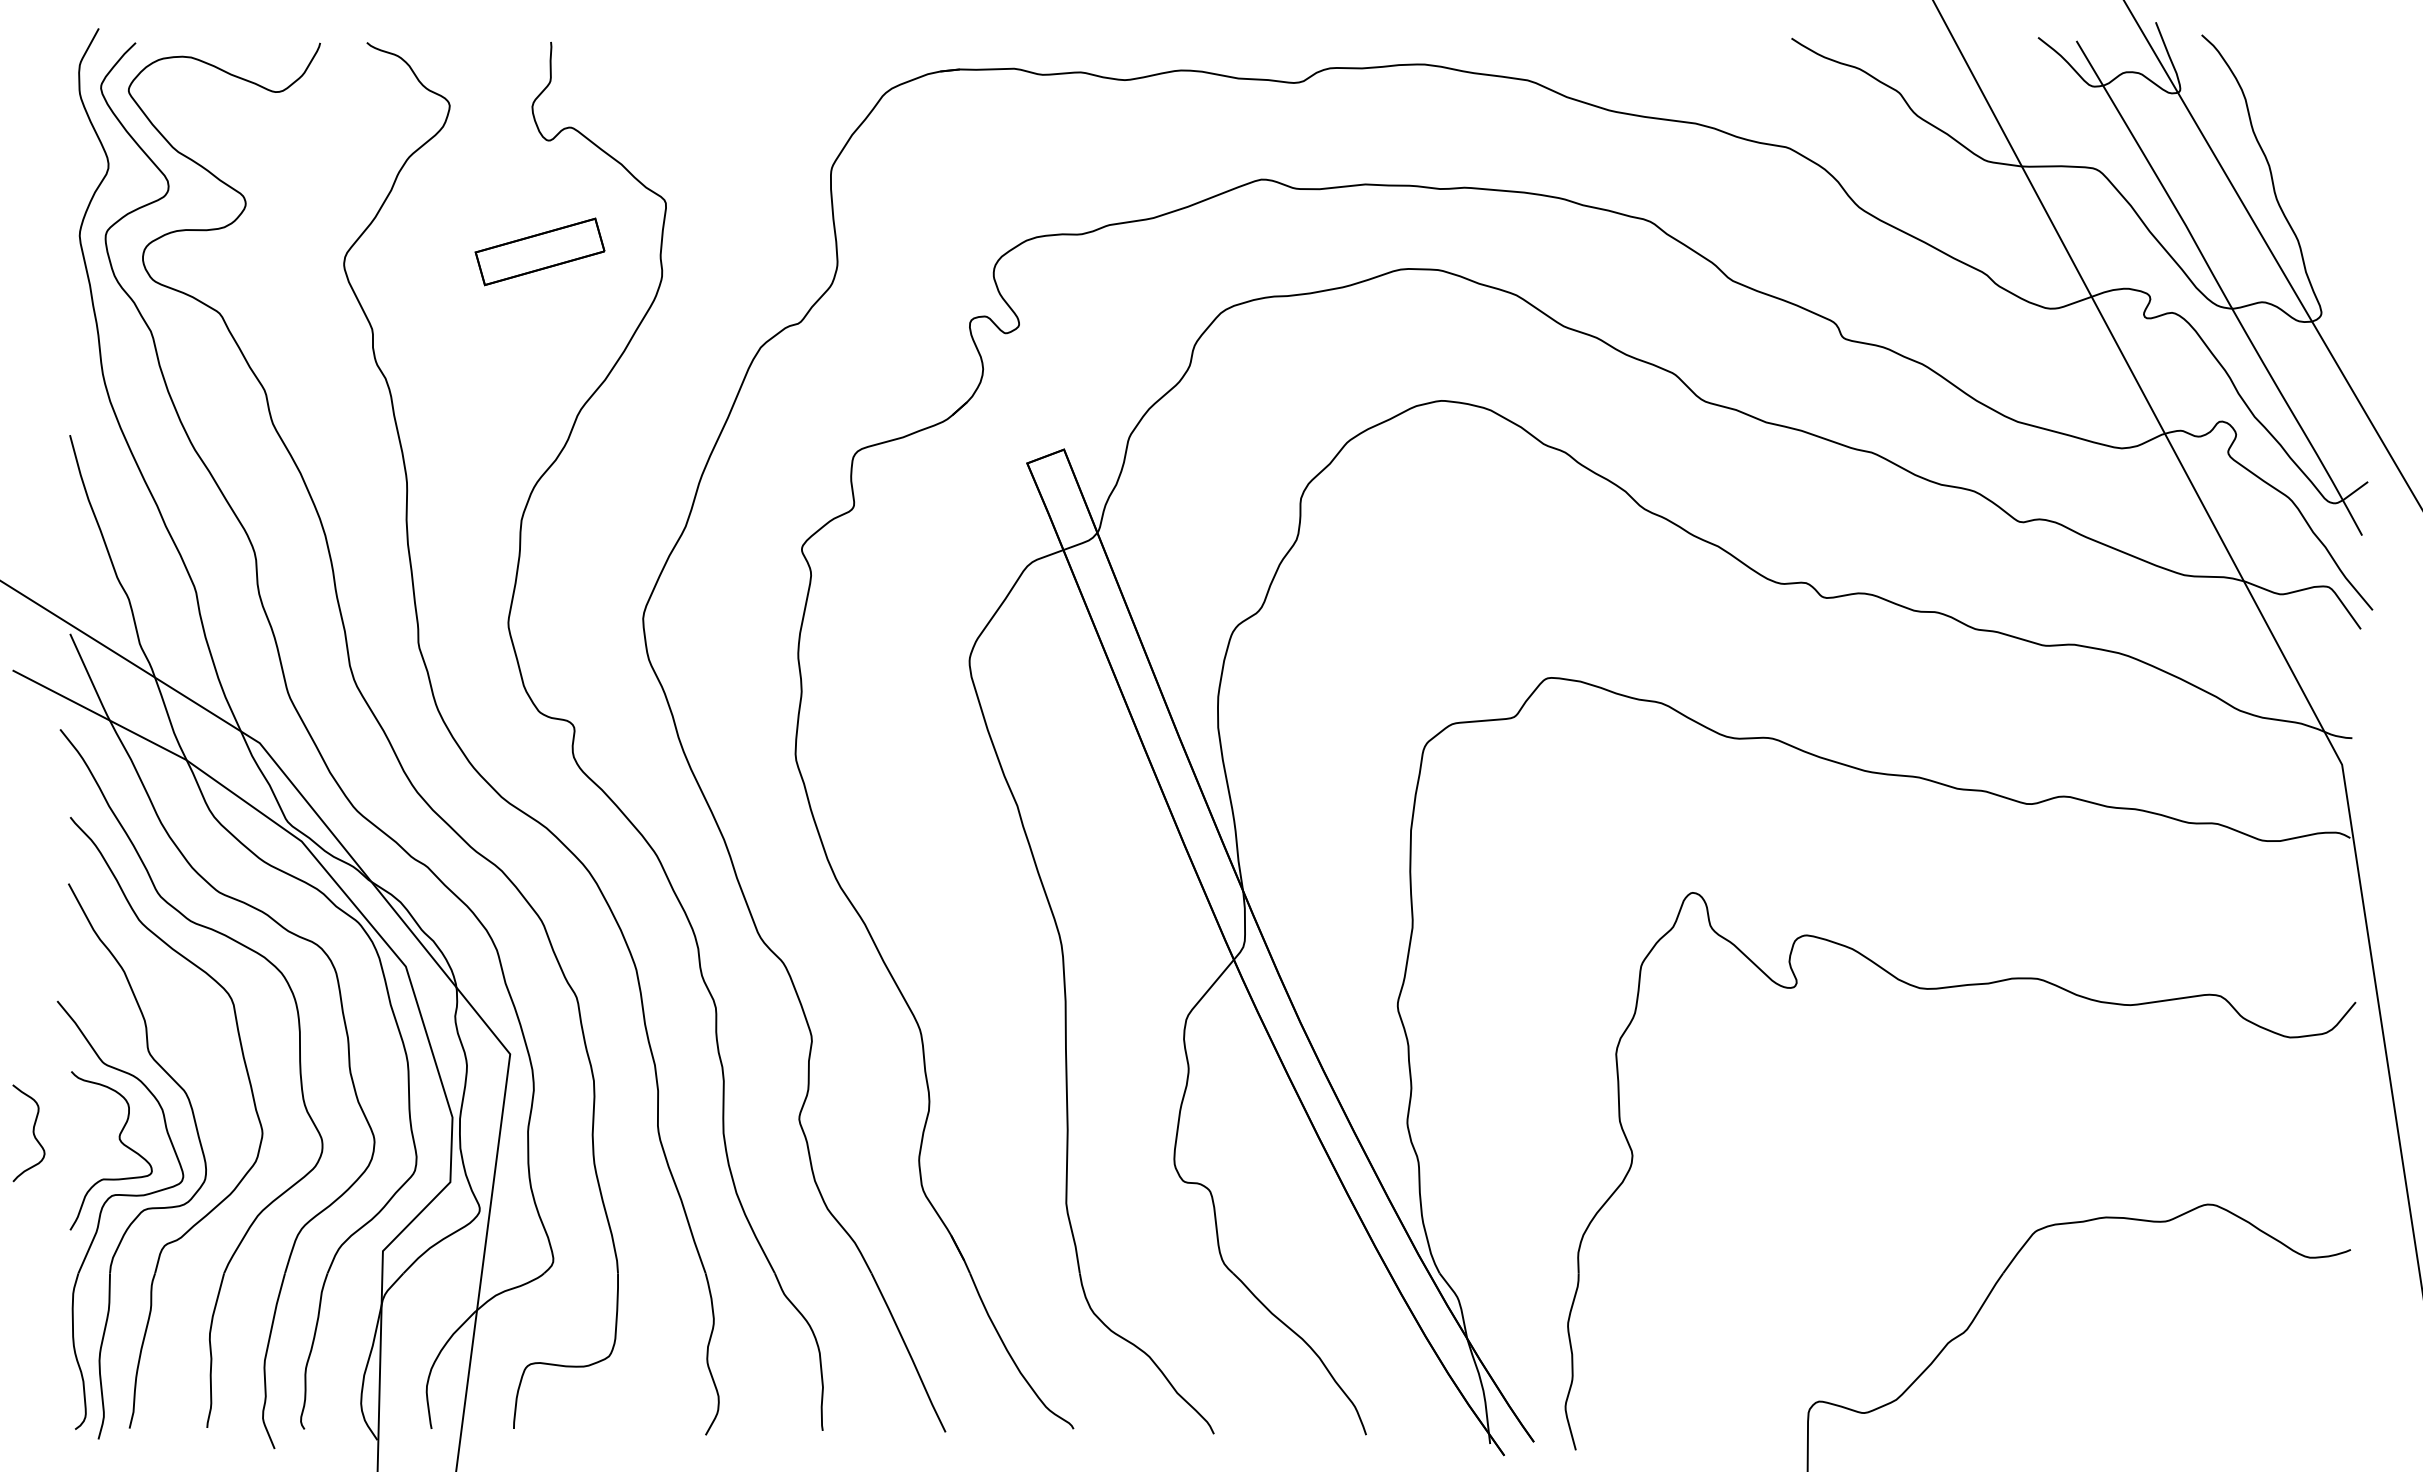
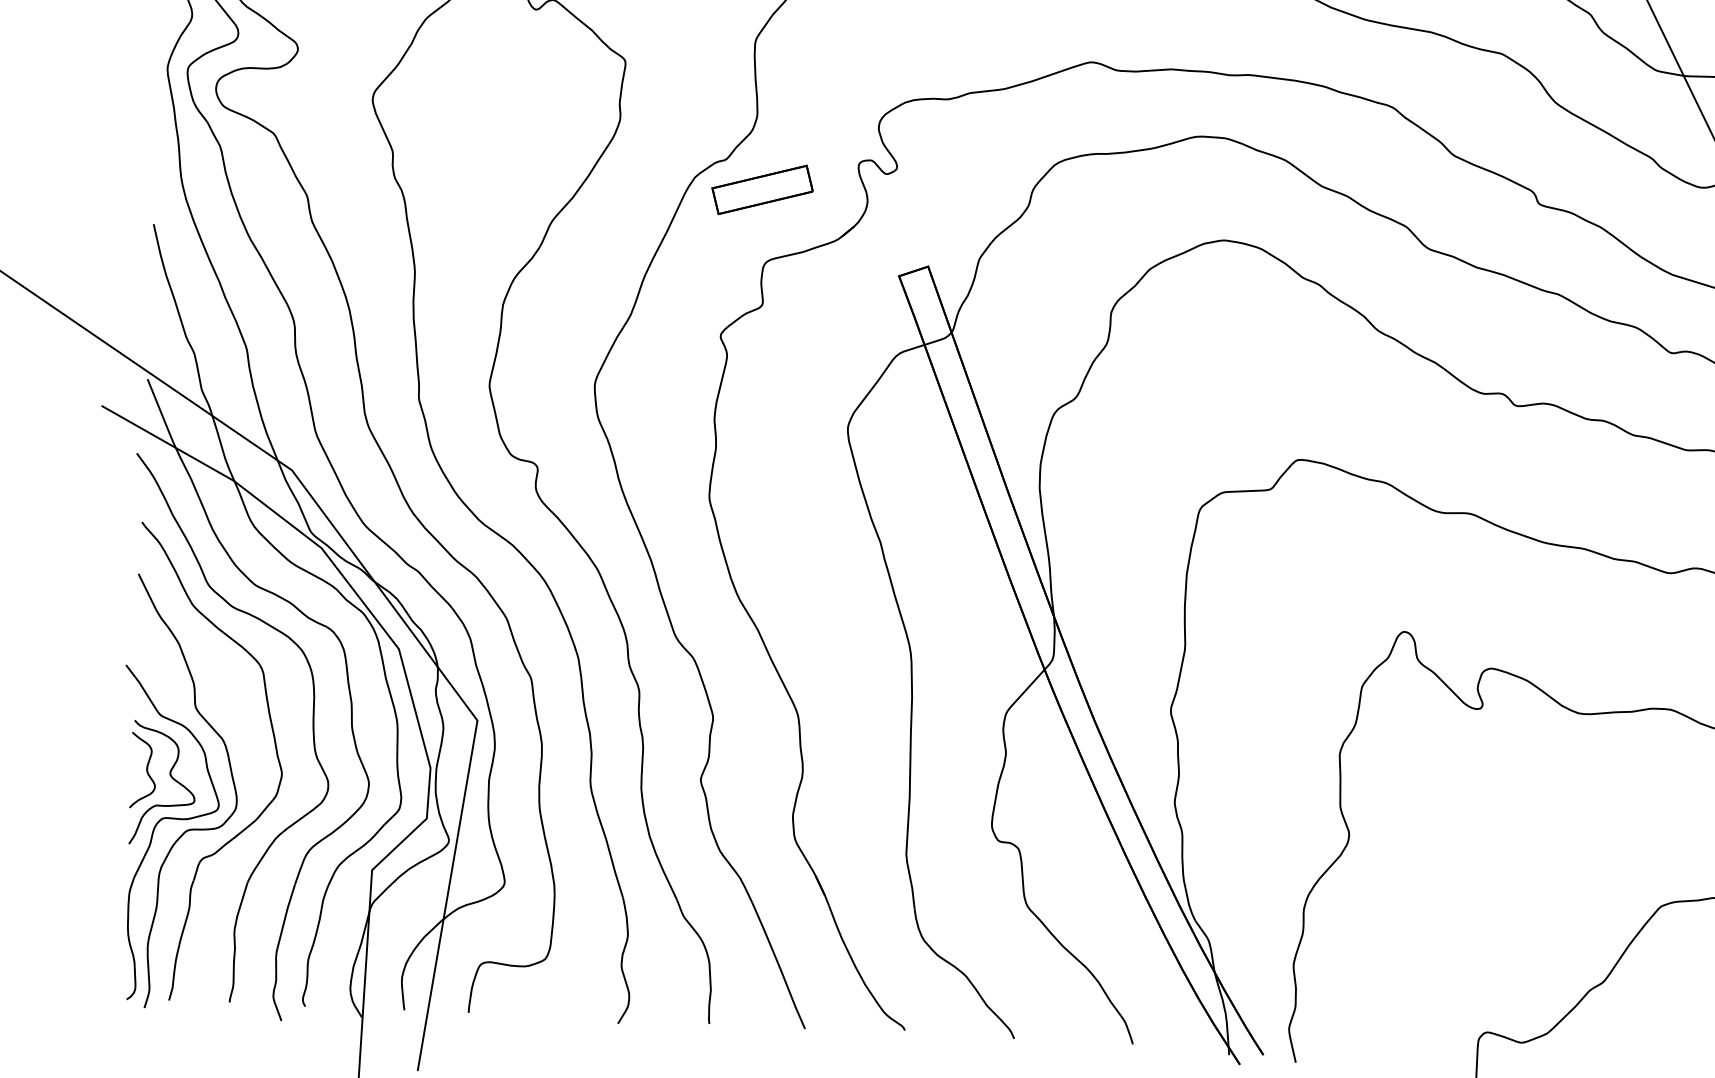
part: (539, 251) -> (762, 189), moved
curve: (32, 1133) -> (146, 770), moved

